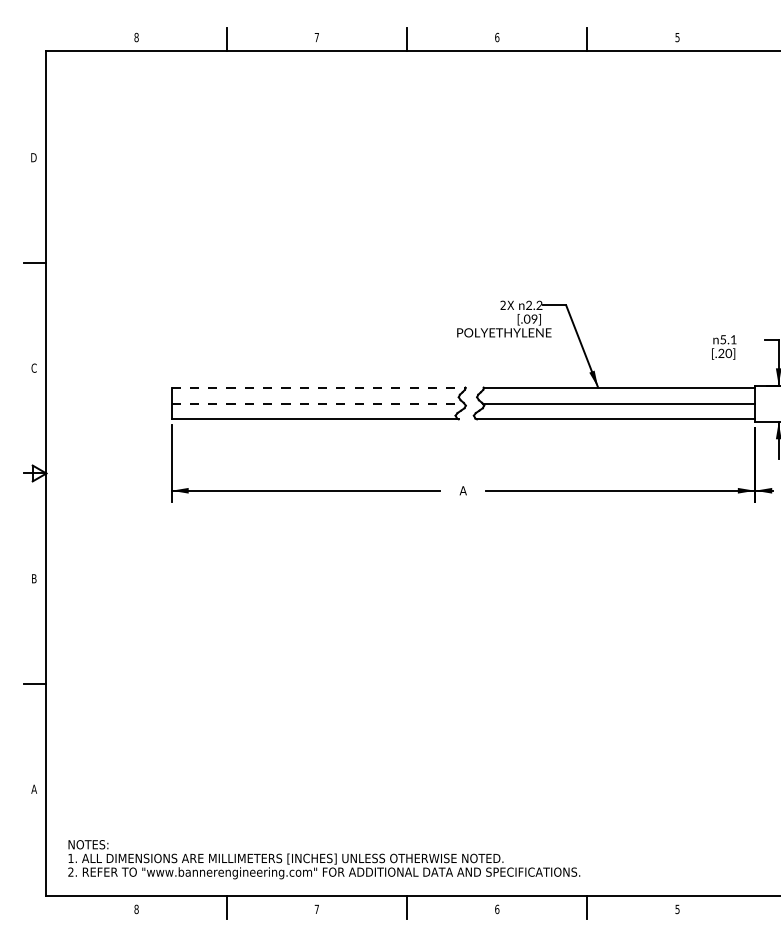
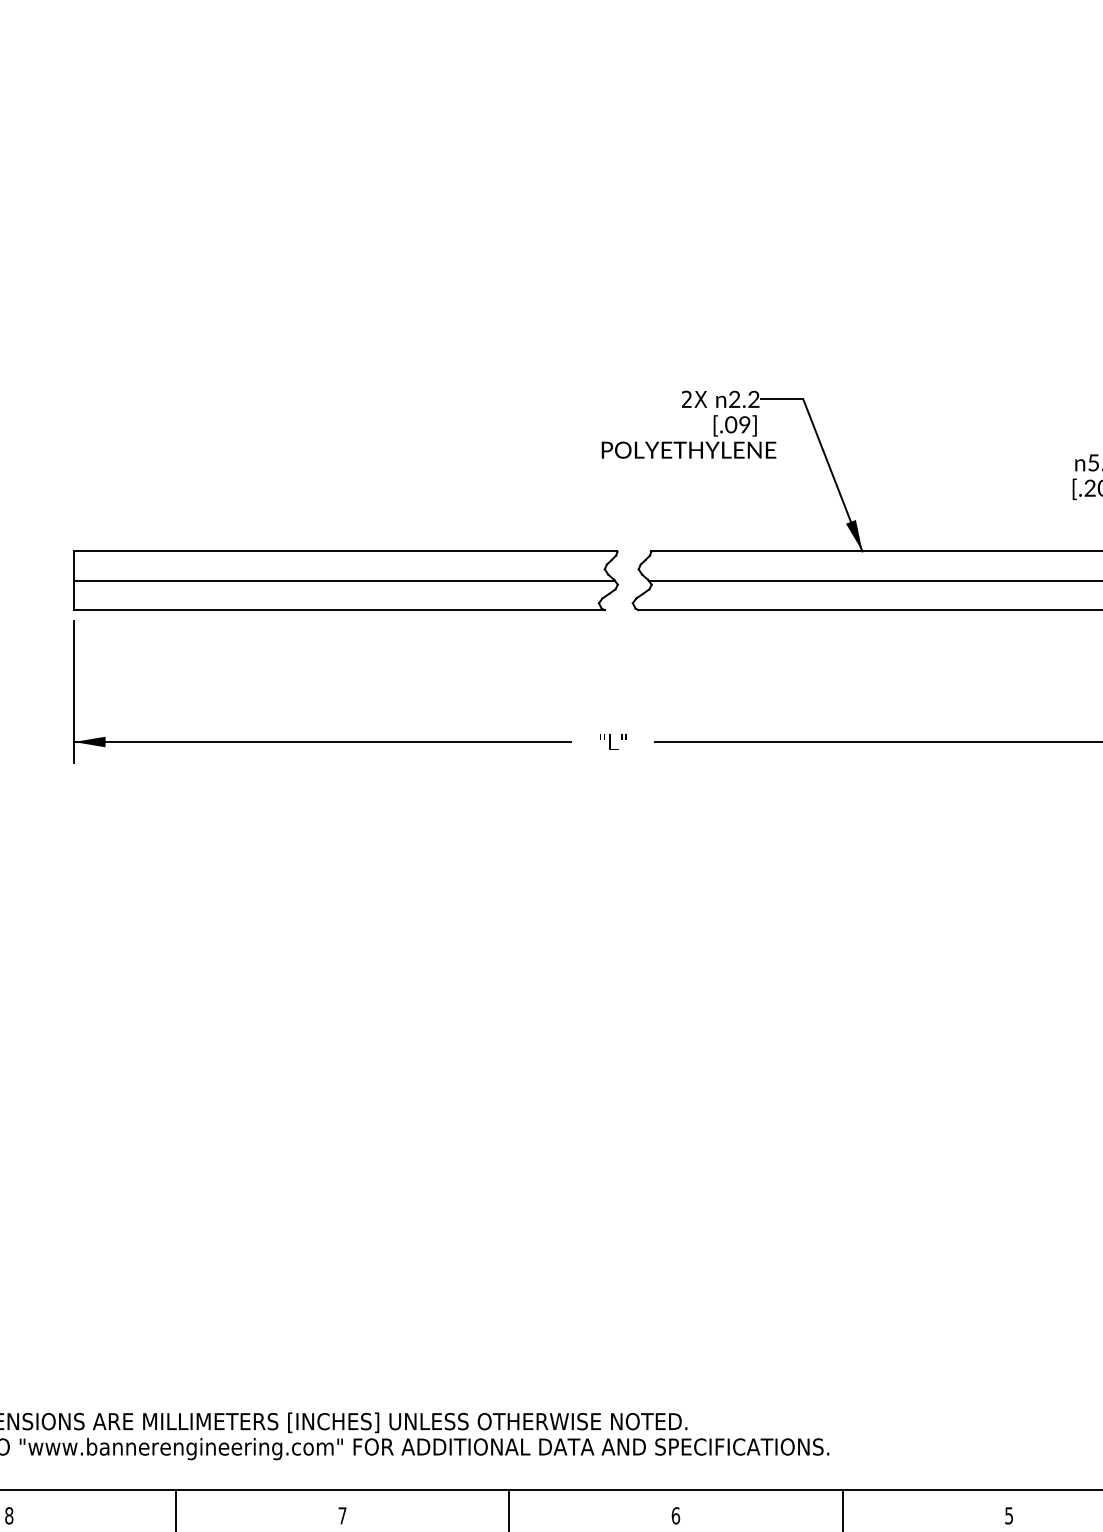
line: (318, 387) -> (345, 551), dashed -> solid
line: (318, 403) -> (345, 580), dashed -> solid
text: (463, 490) -> (613, 741), A -> "L"

